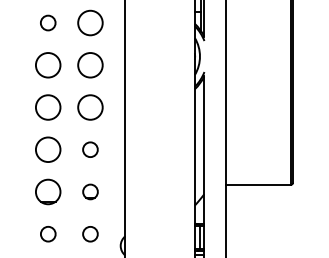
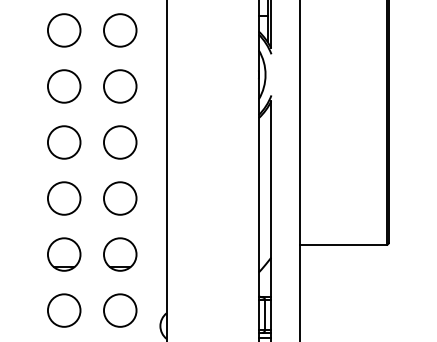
circle: (47, 23) -> (63, 30), size x1.67
circle: (89, 149) -> (119, 198), size x1.67
part: (90, 191) -> (120, 254), size x1.67
circle: (48, 234) -> (64, 310), size x1.67
circle: (89, 234) -> (119, 310), size x1.67

